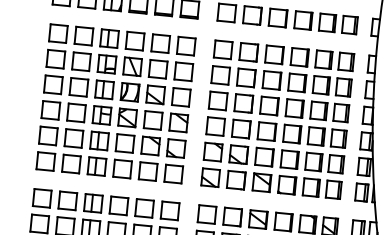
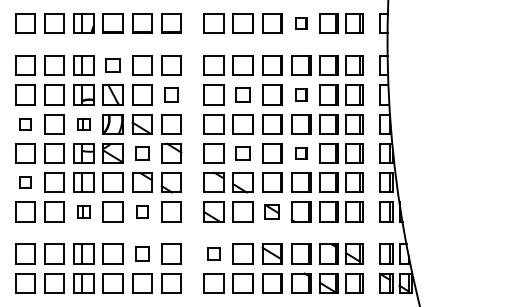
part: (303, 20) -> (301, 23), size x0.6
part: (134, 40) -> (112, 65), size x0.7
part: (183, 71) -> (171, 94), size x0.7
part: (245, 77) -> (242, 94), size x0.7
part: (297, 82) -> (301, 94), size x0.6
part: (53, 85) -> (25, 124), size x0.6
part: (104, 90) -> (83, 124), size x0.6
part: (153, 120) -> (142, 153), size x0.7
part: (240, 129) -> (242, 153), size x0.7
part: (292, 134) -> (301, 153), size x0.6
part: (48, 135) -> (25, 182), size x0.6
part: (96, 166) -> (83, 211), size x0.6
part: (148, 171) -> (142, 211), size x0.6
part: (261, 182) -> (271, 211), size x0.7
part: (144, 207) -> (142, 253), size x0.7
part: (206, 214) -> (213, 253), size x0.6

